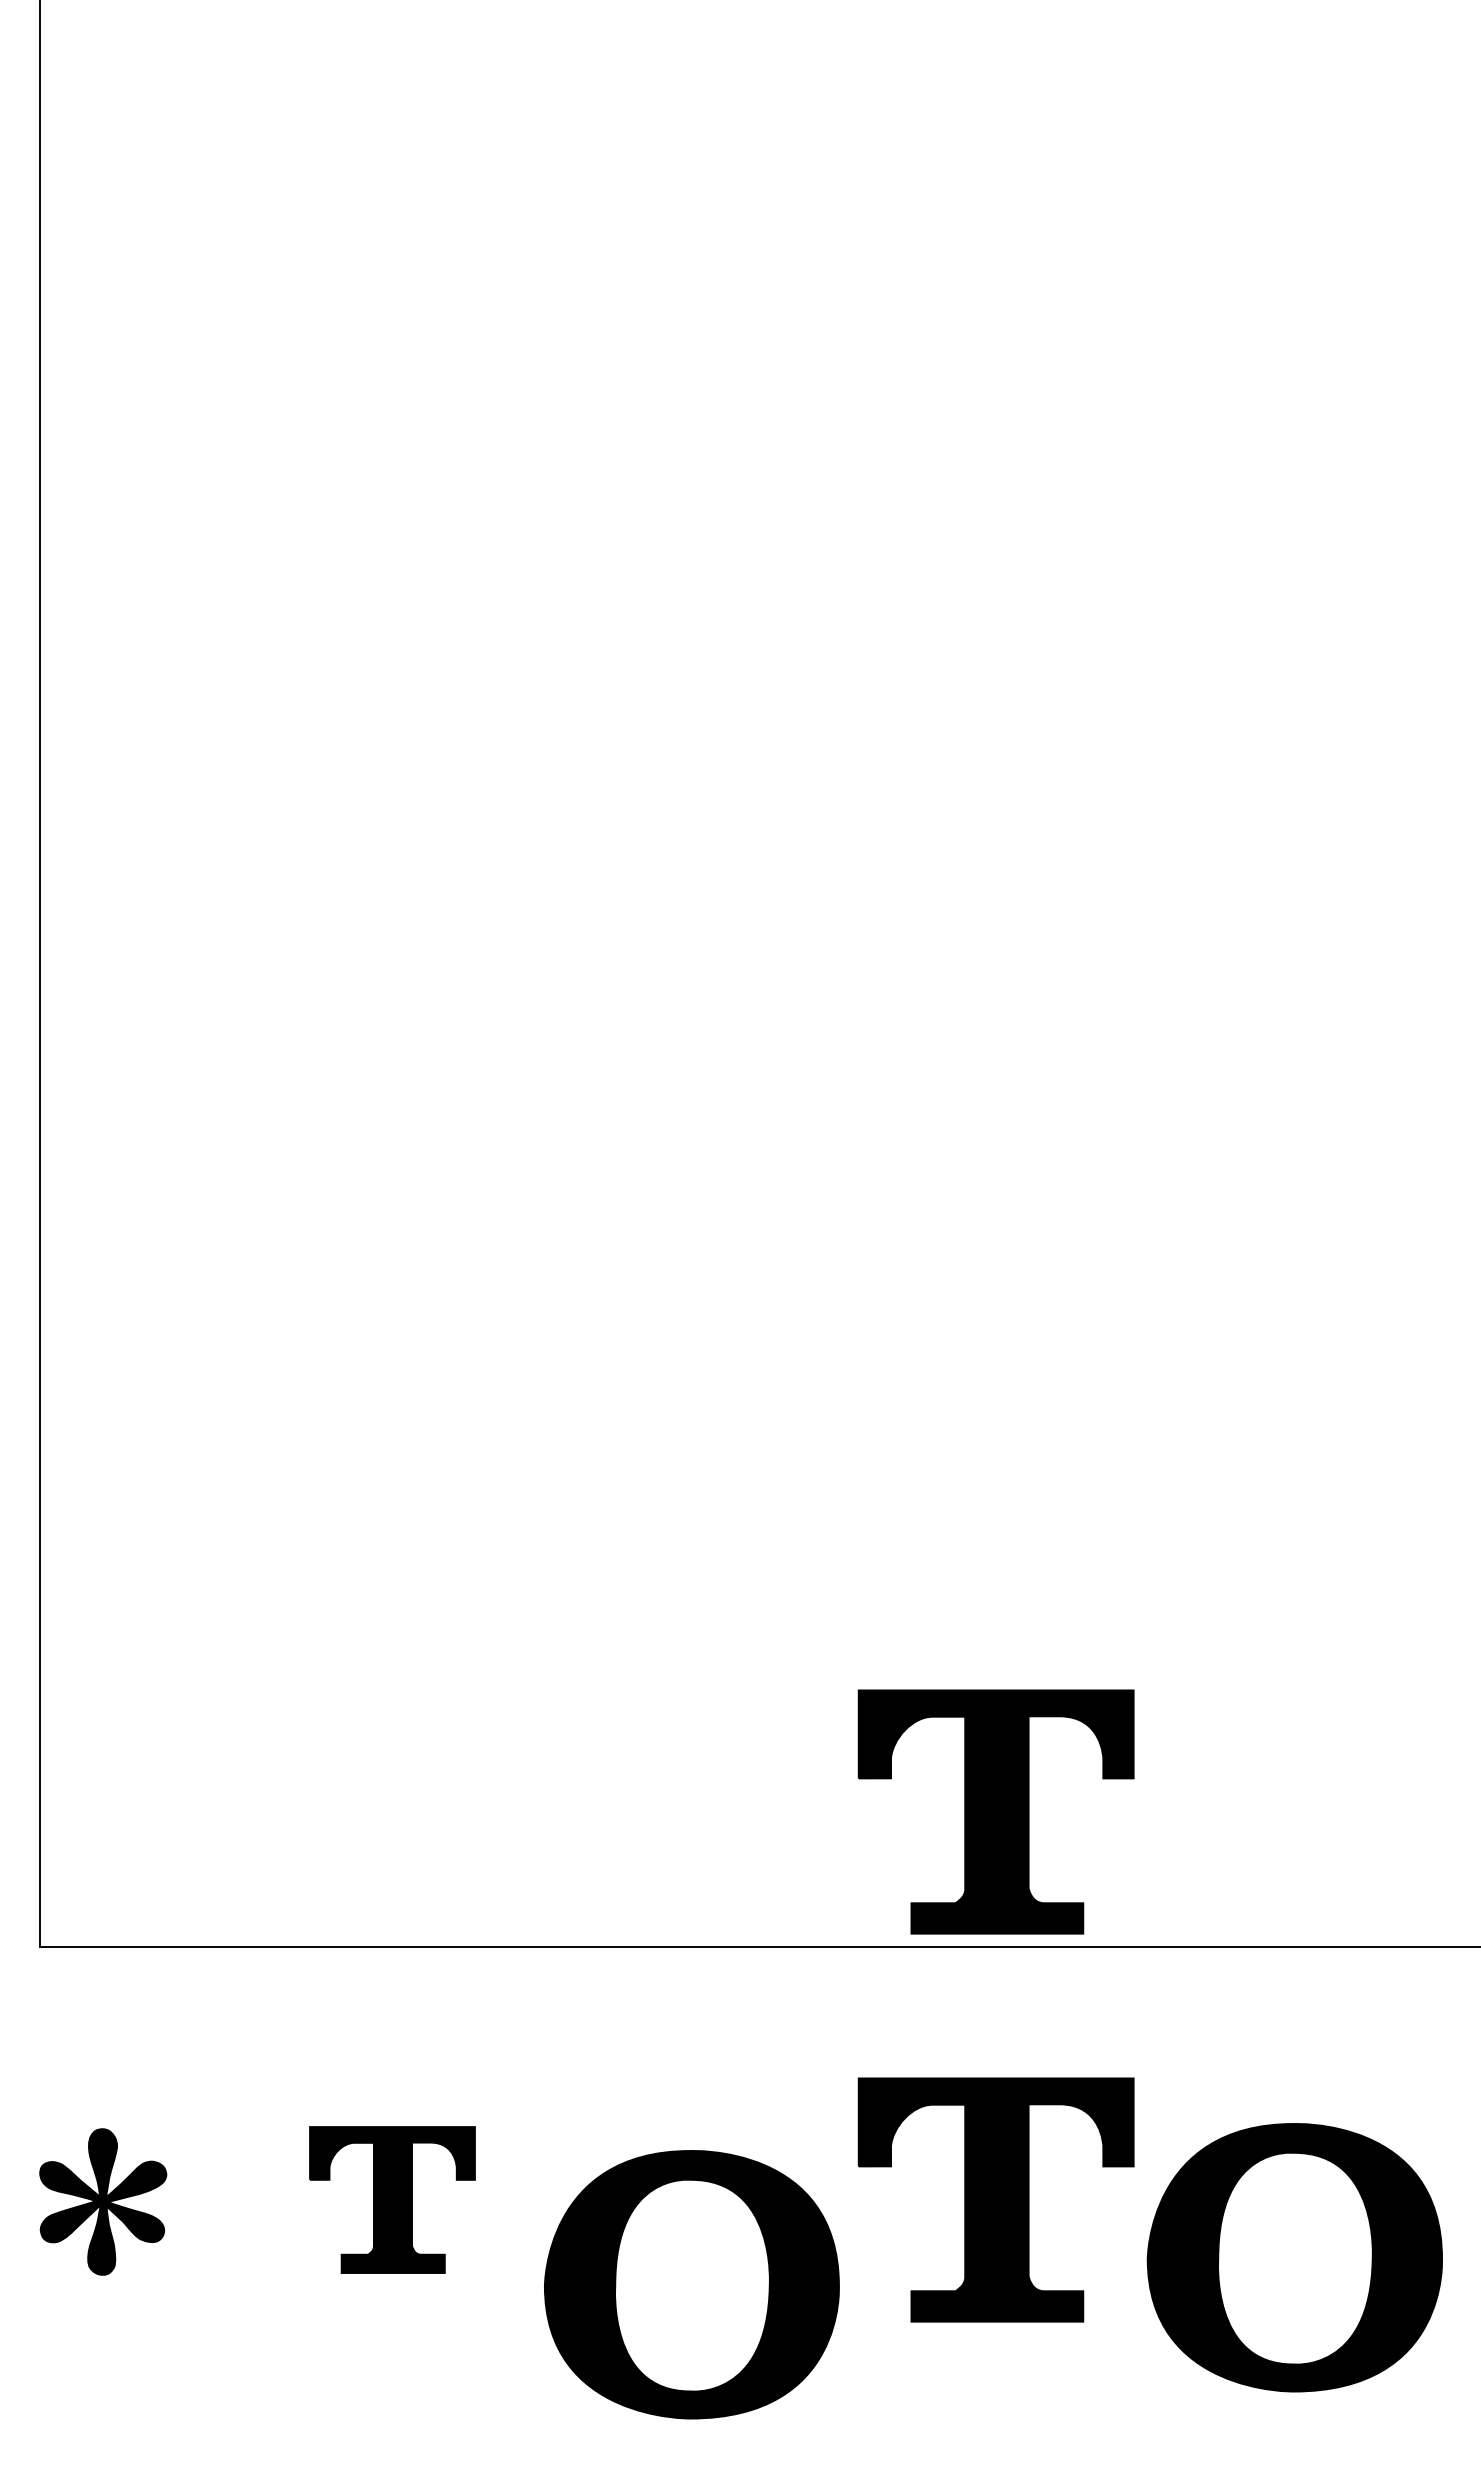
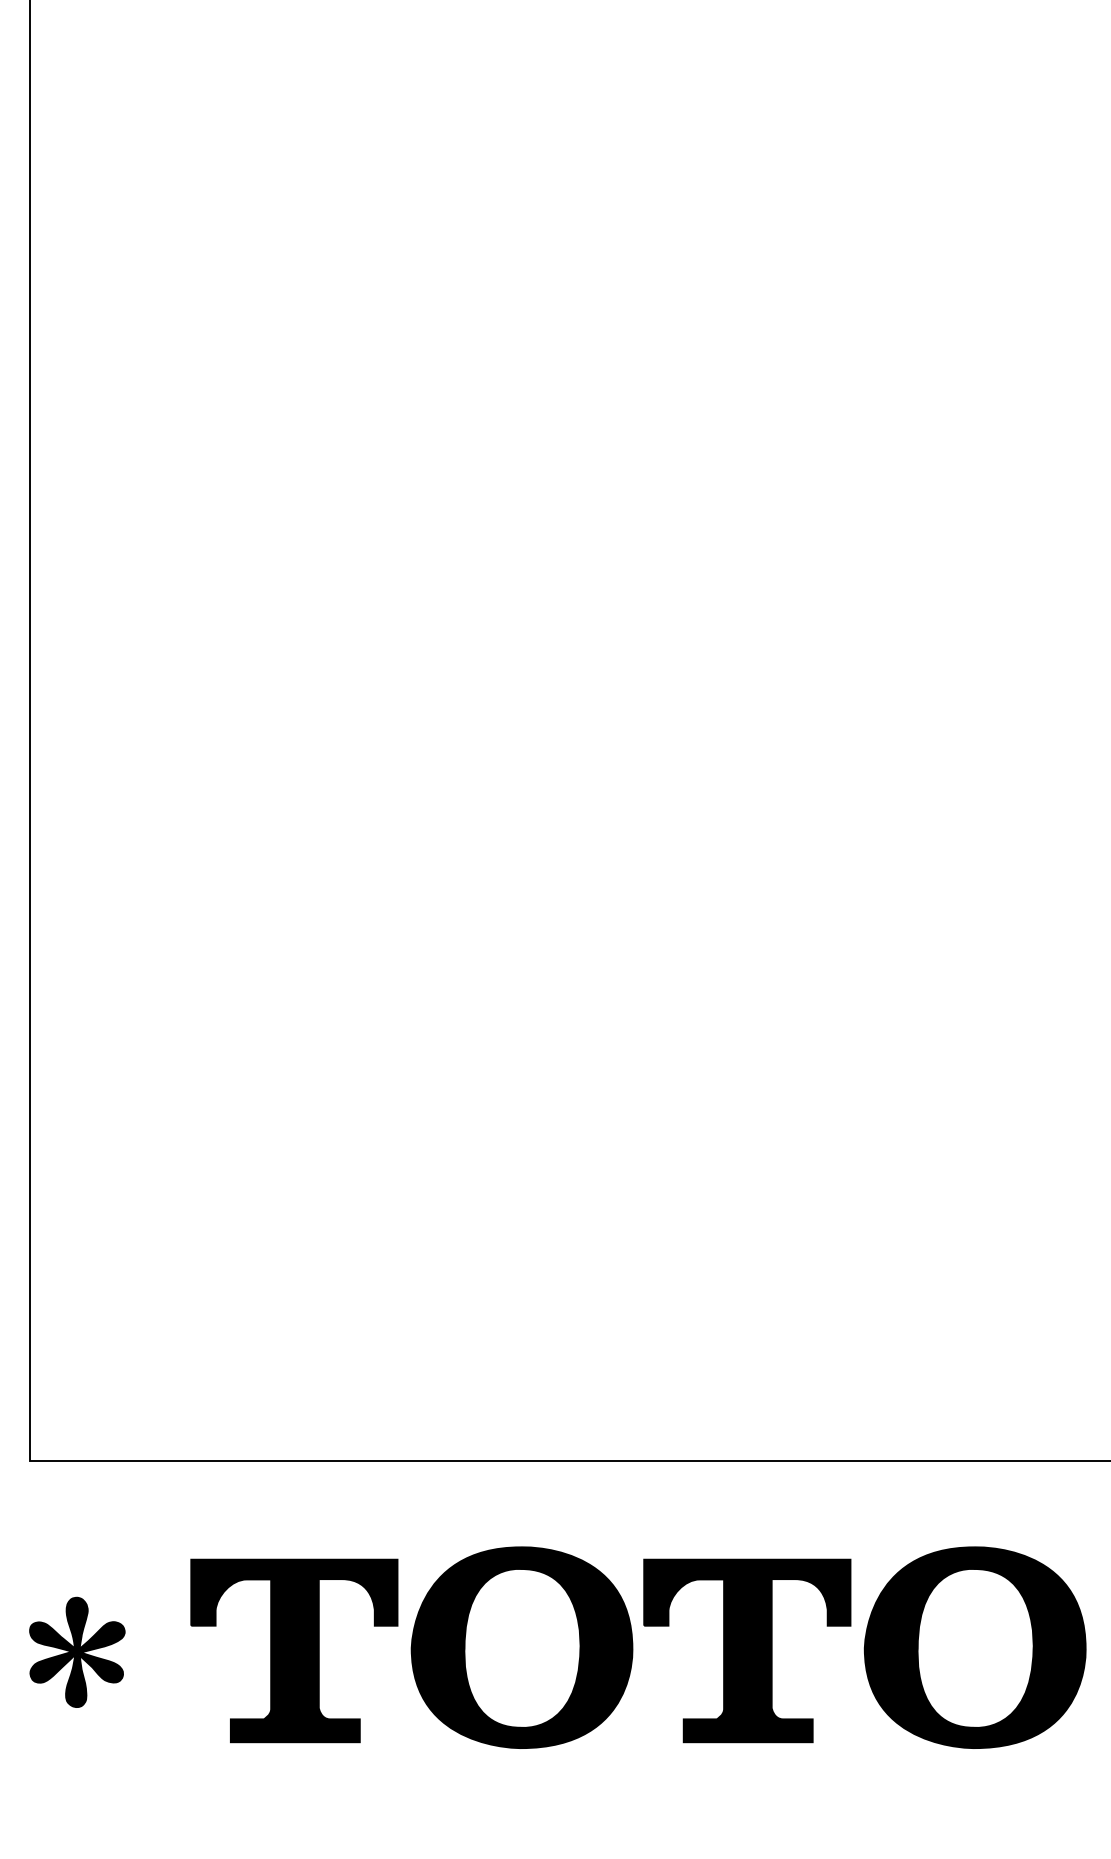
part: (995, 1811) -> (746, 1359), removed
part: (392, 2199) -> (294, 1650), size x1.67
part: (1294, 2257) -> (974, 1647), moved
part: (691, 2284) -> (521, 1647), moved

